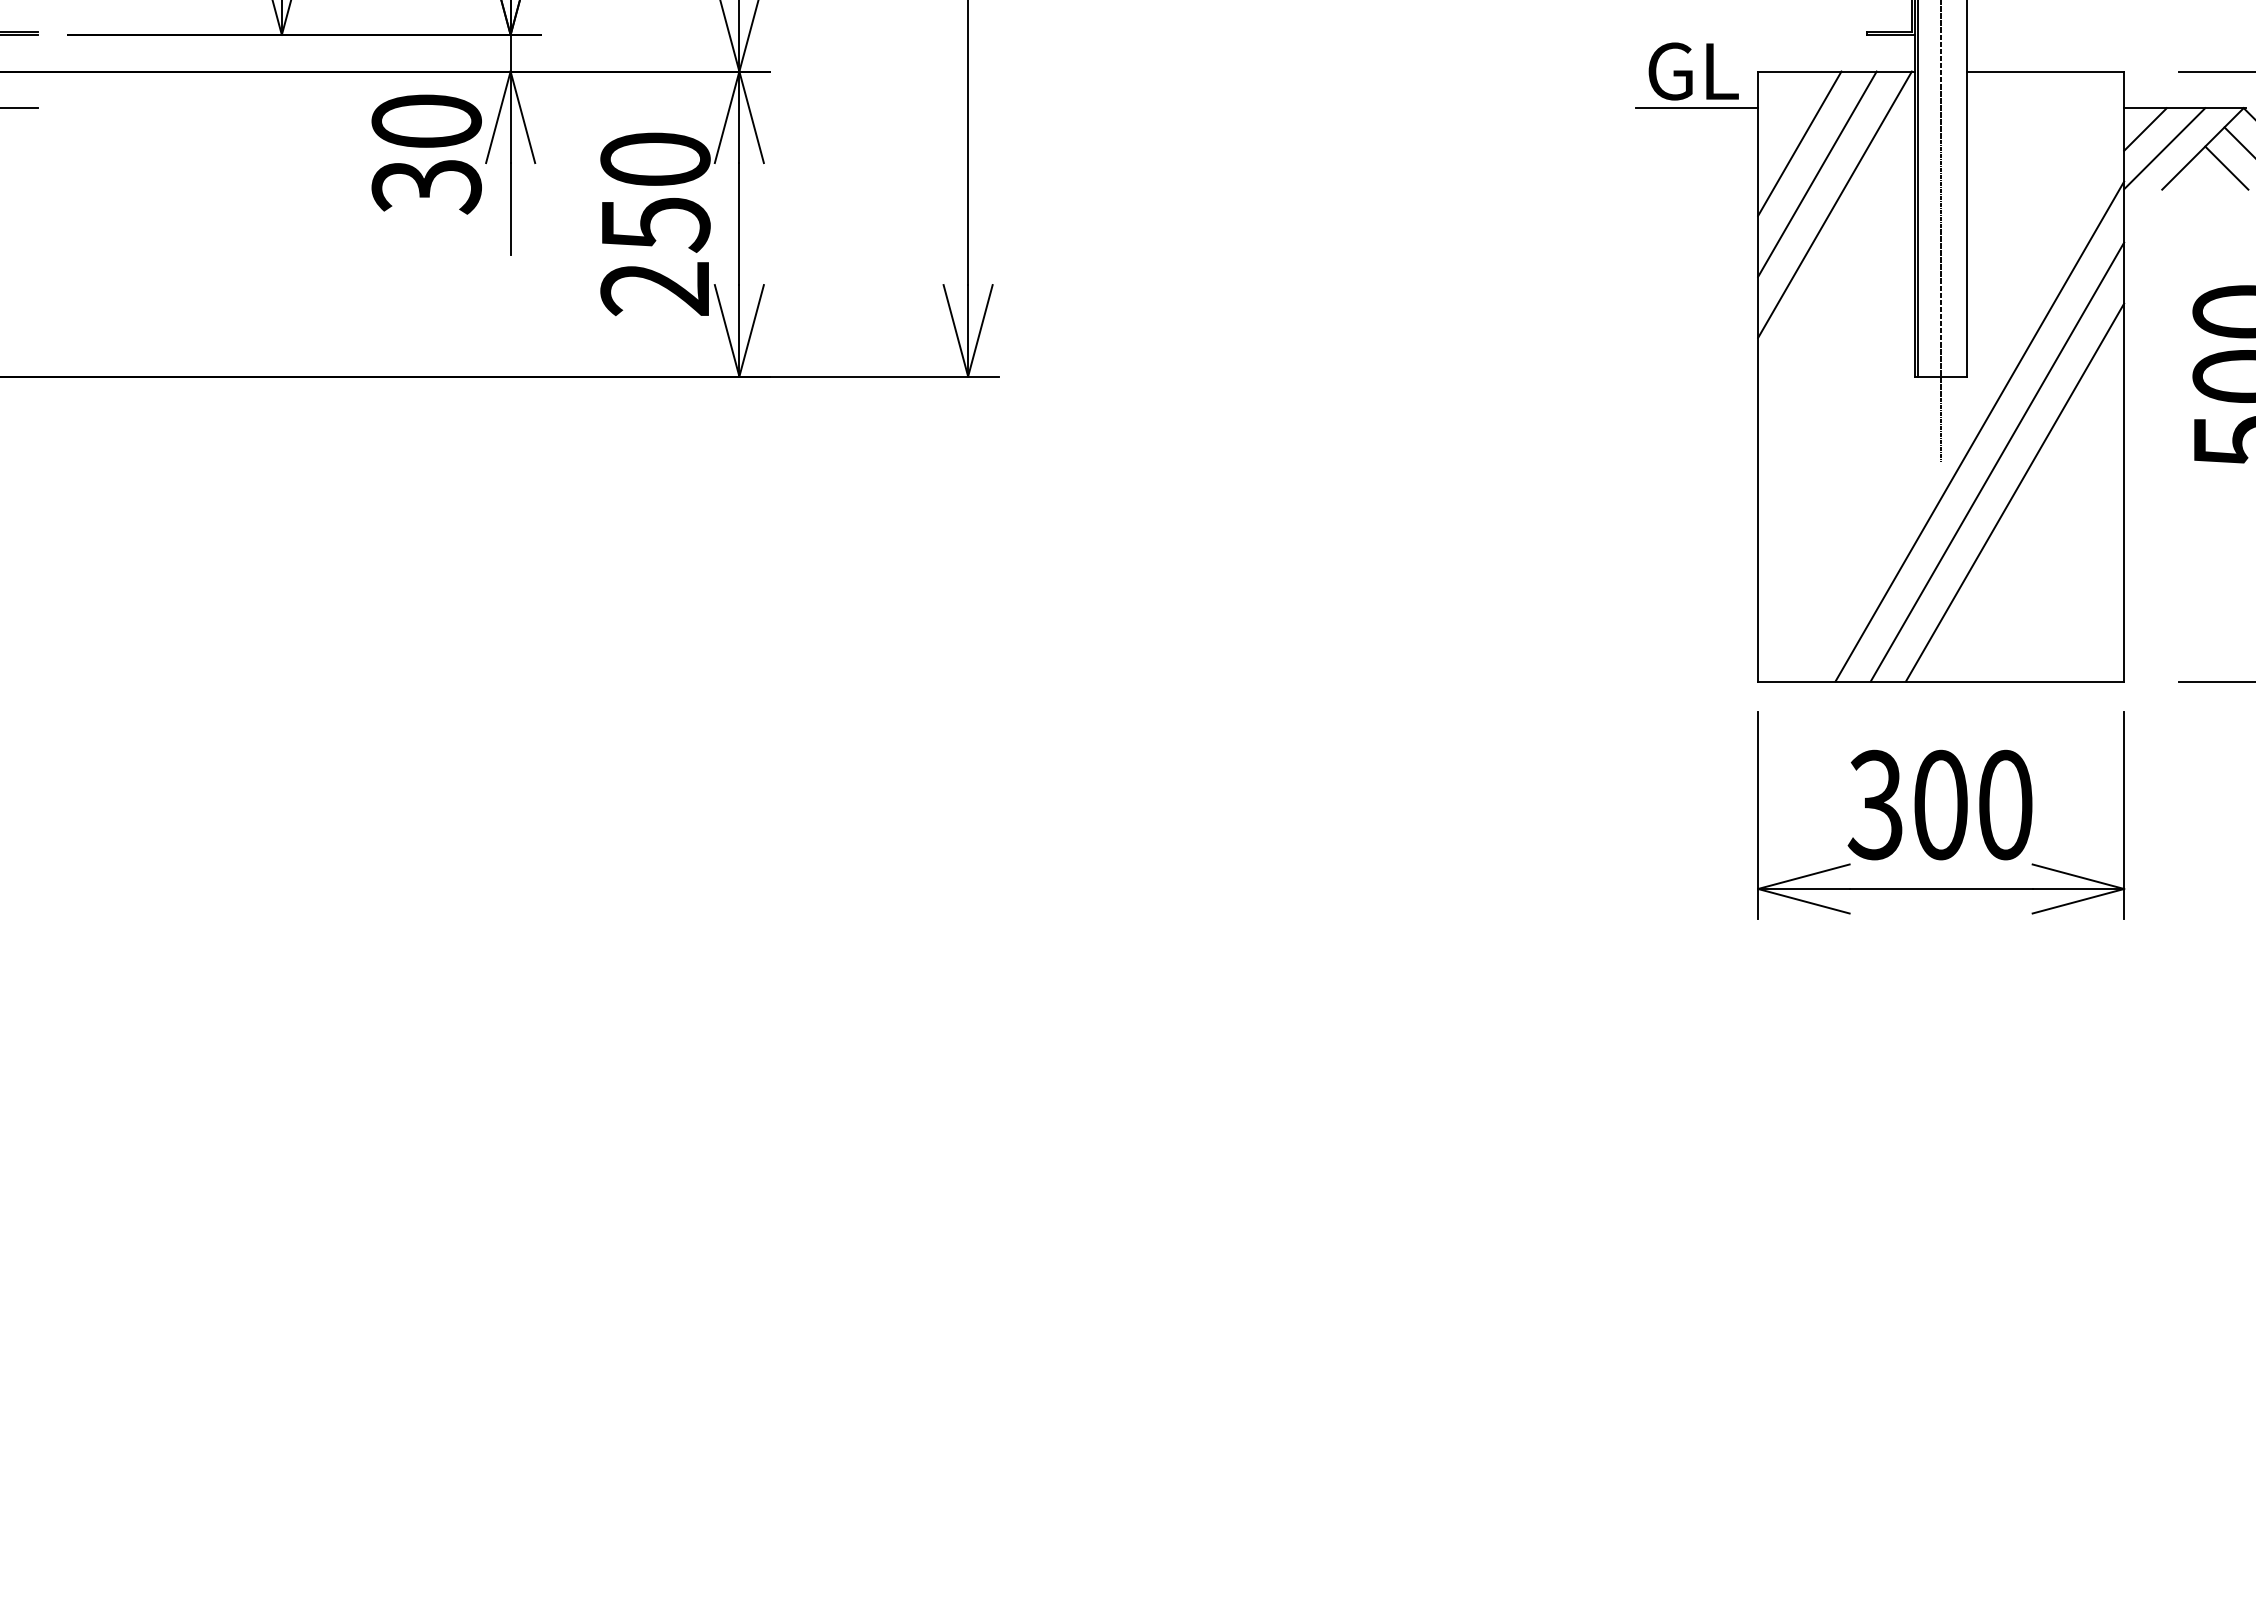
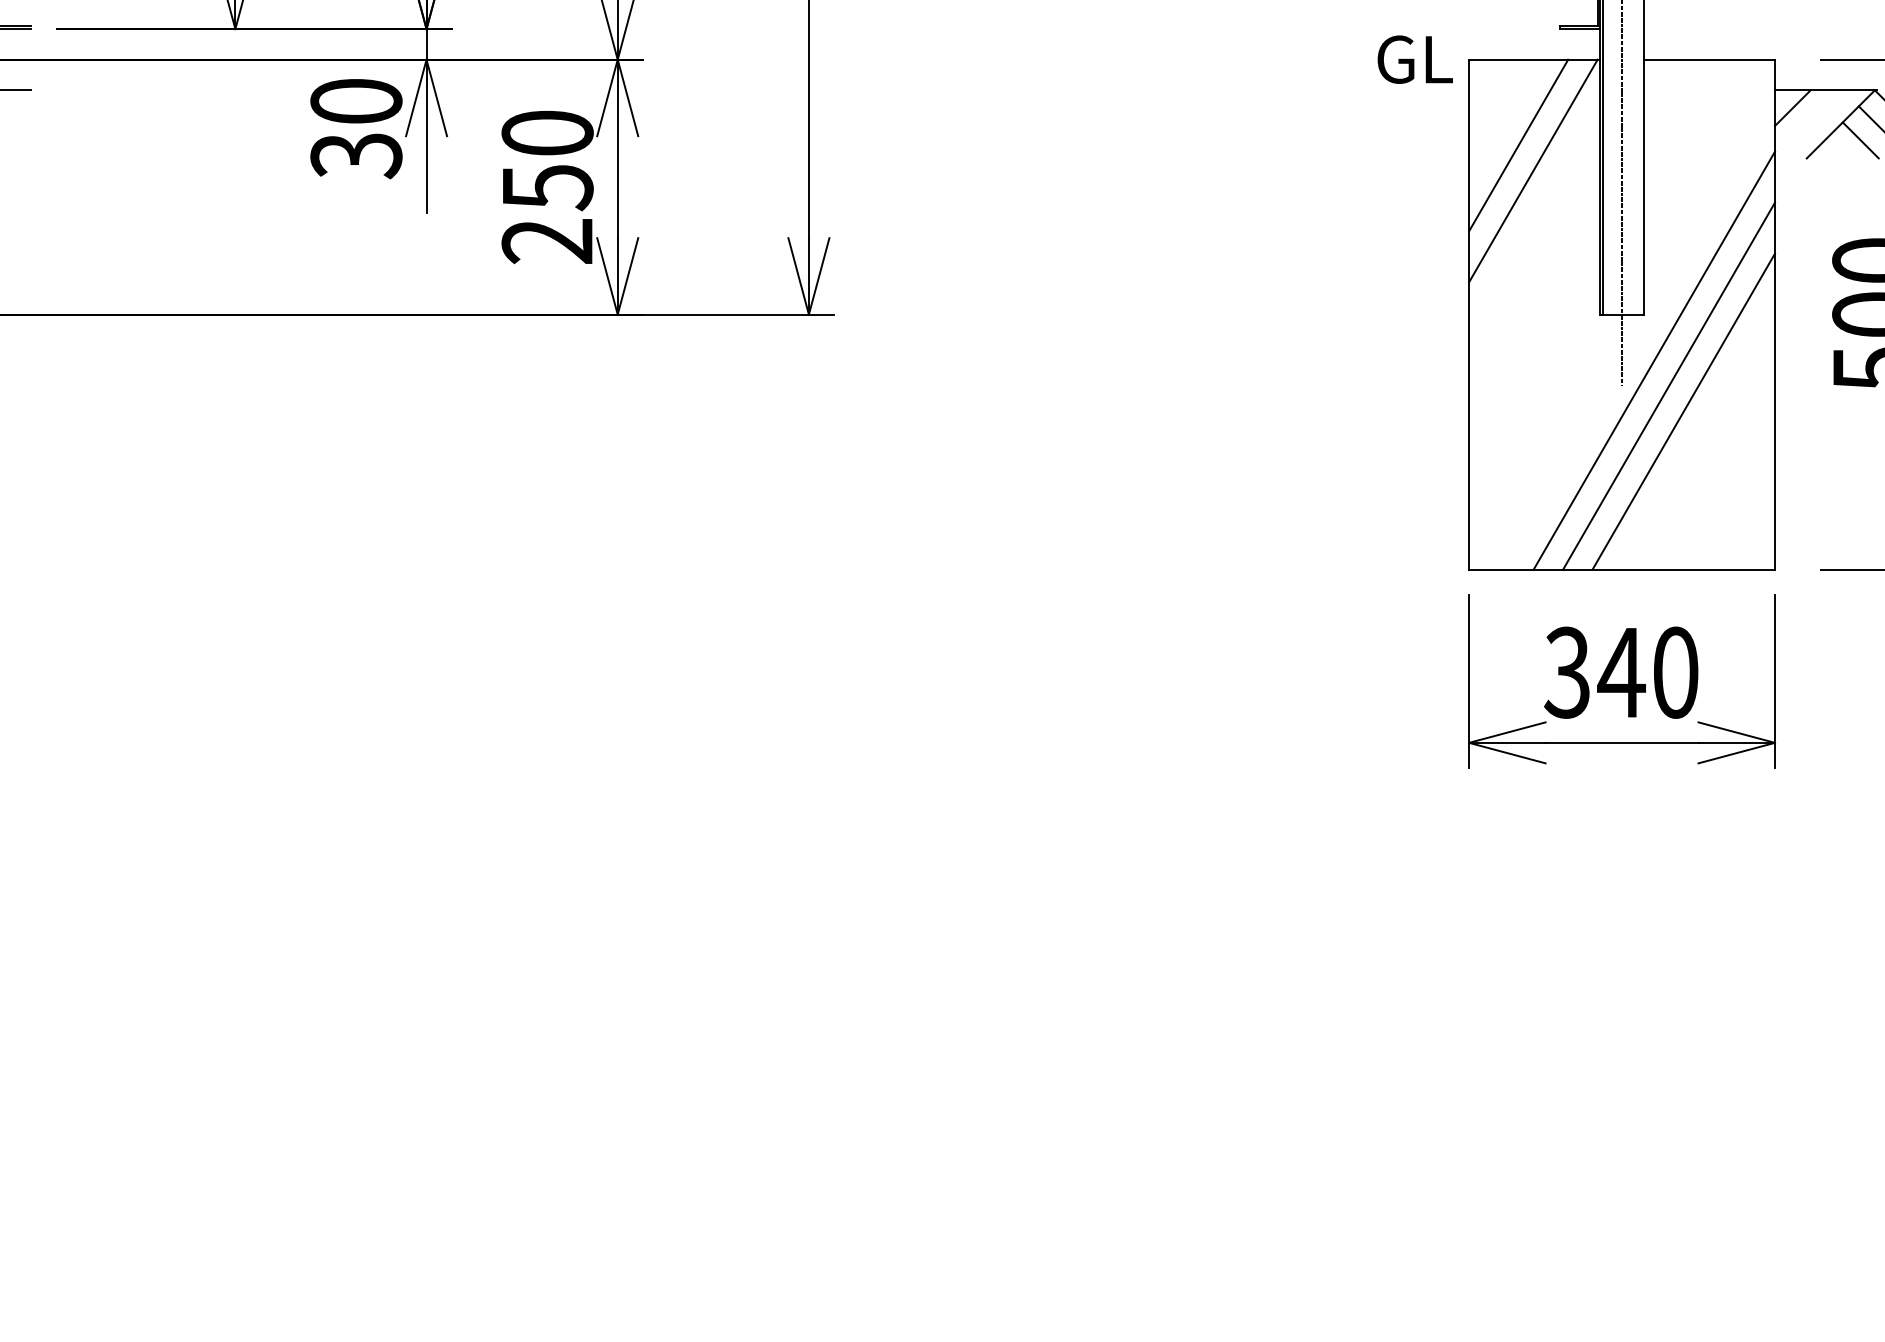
line: (1697, 108) -> (1418, 90), removed
line: (1799, 143) -> (1503, 119), removed
line: (2164, 148) -> (1808, 124), removed
text: (1940, 804) -> (1621, 672), 300 -> 340

